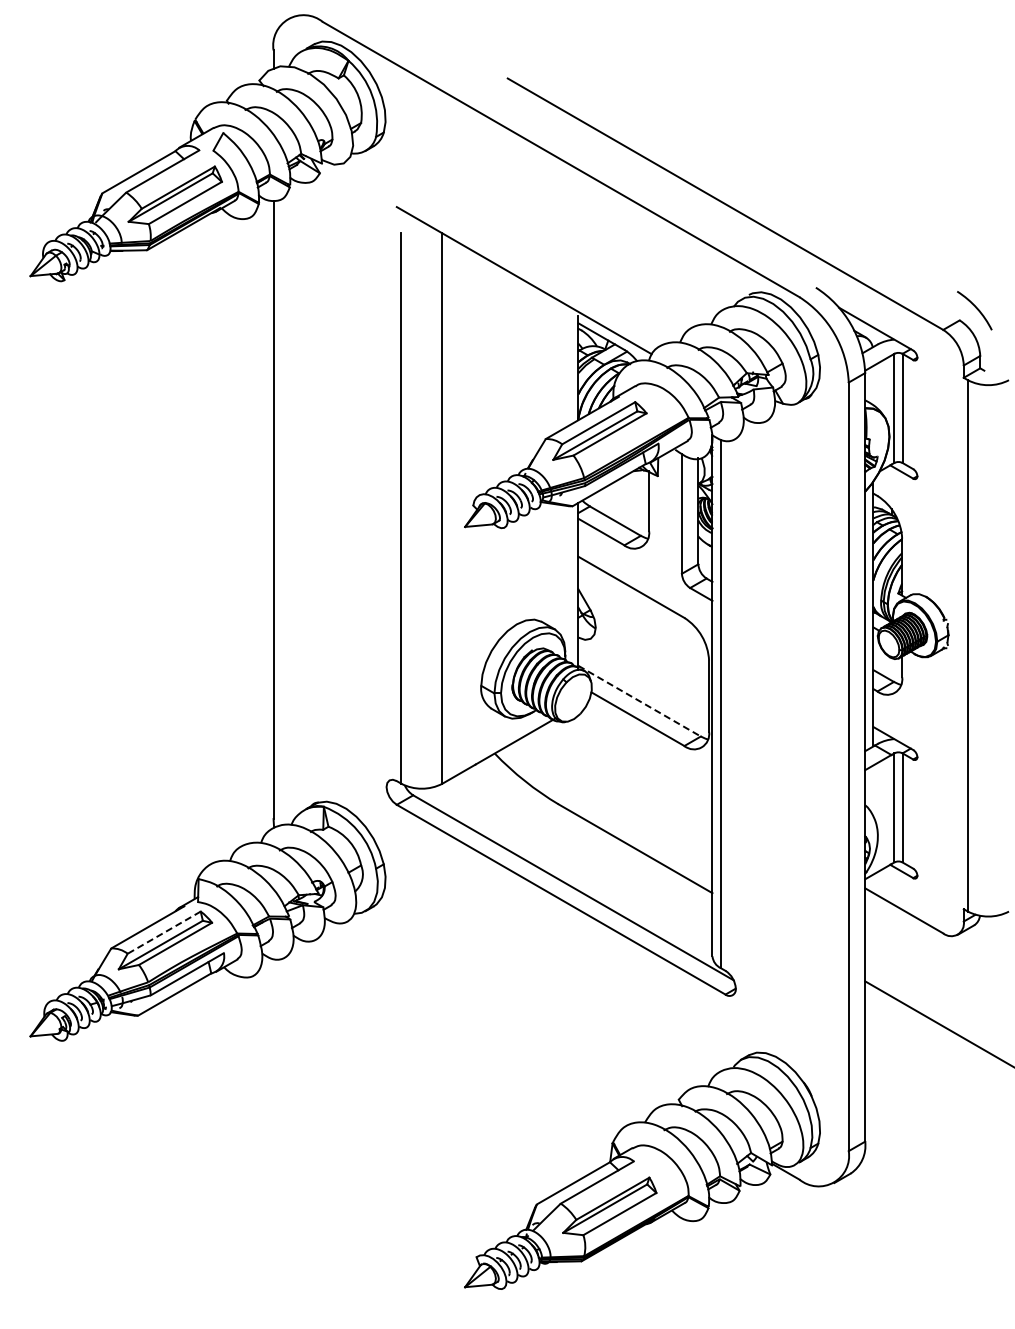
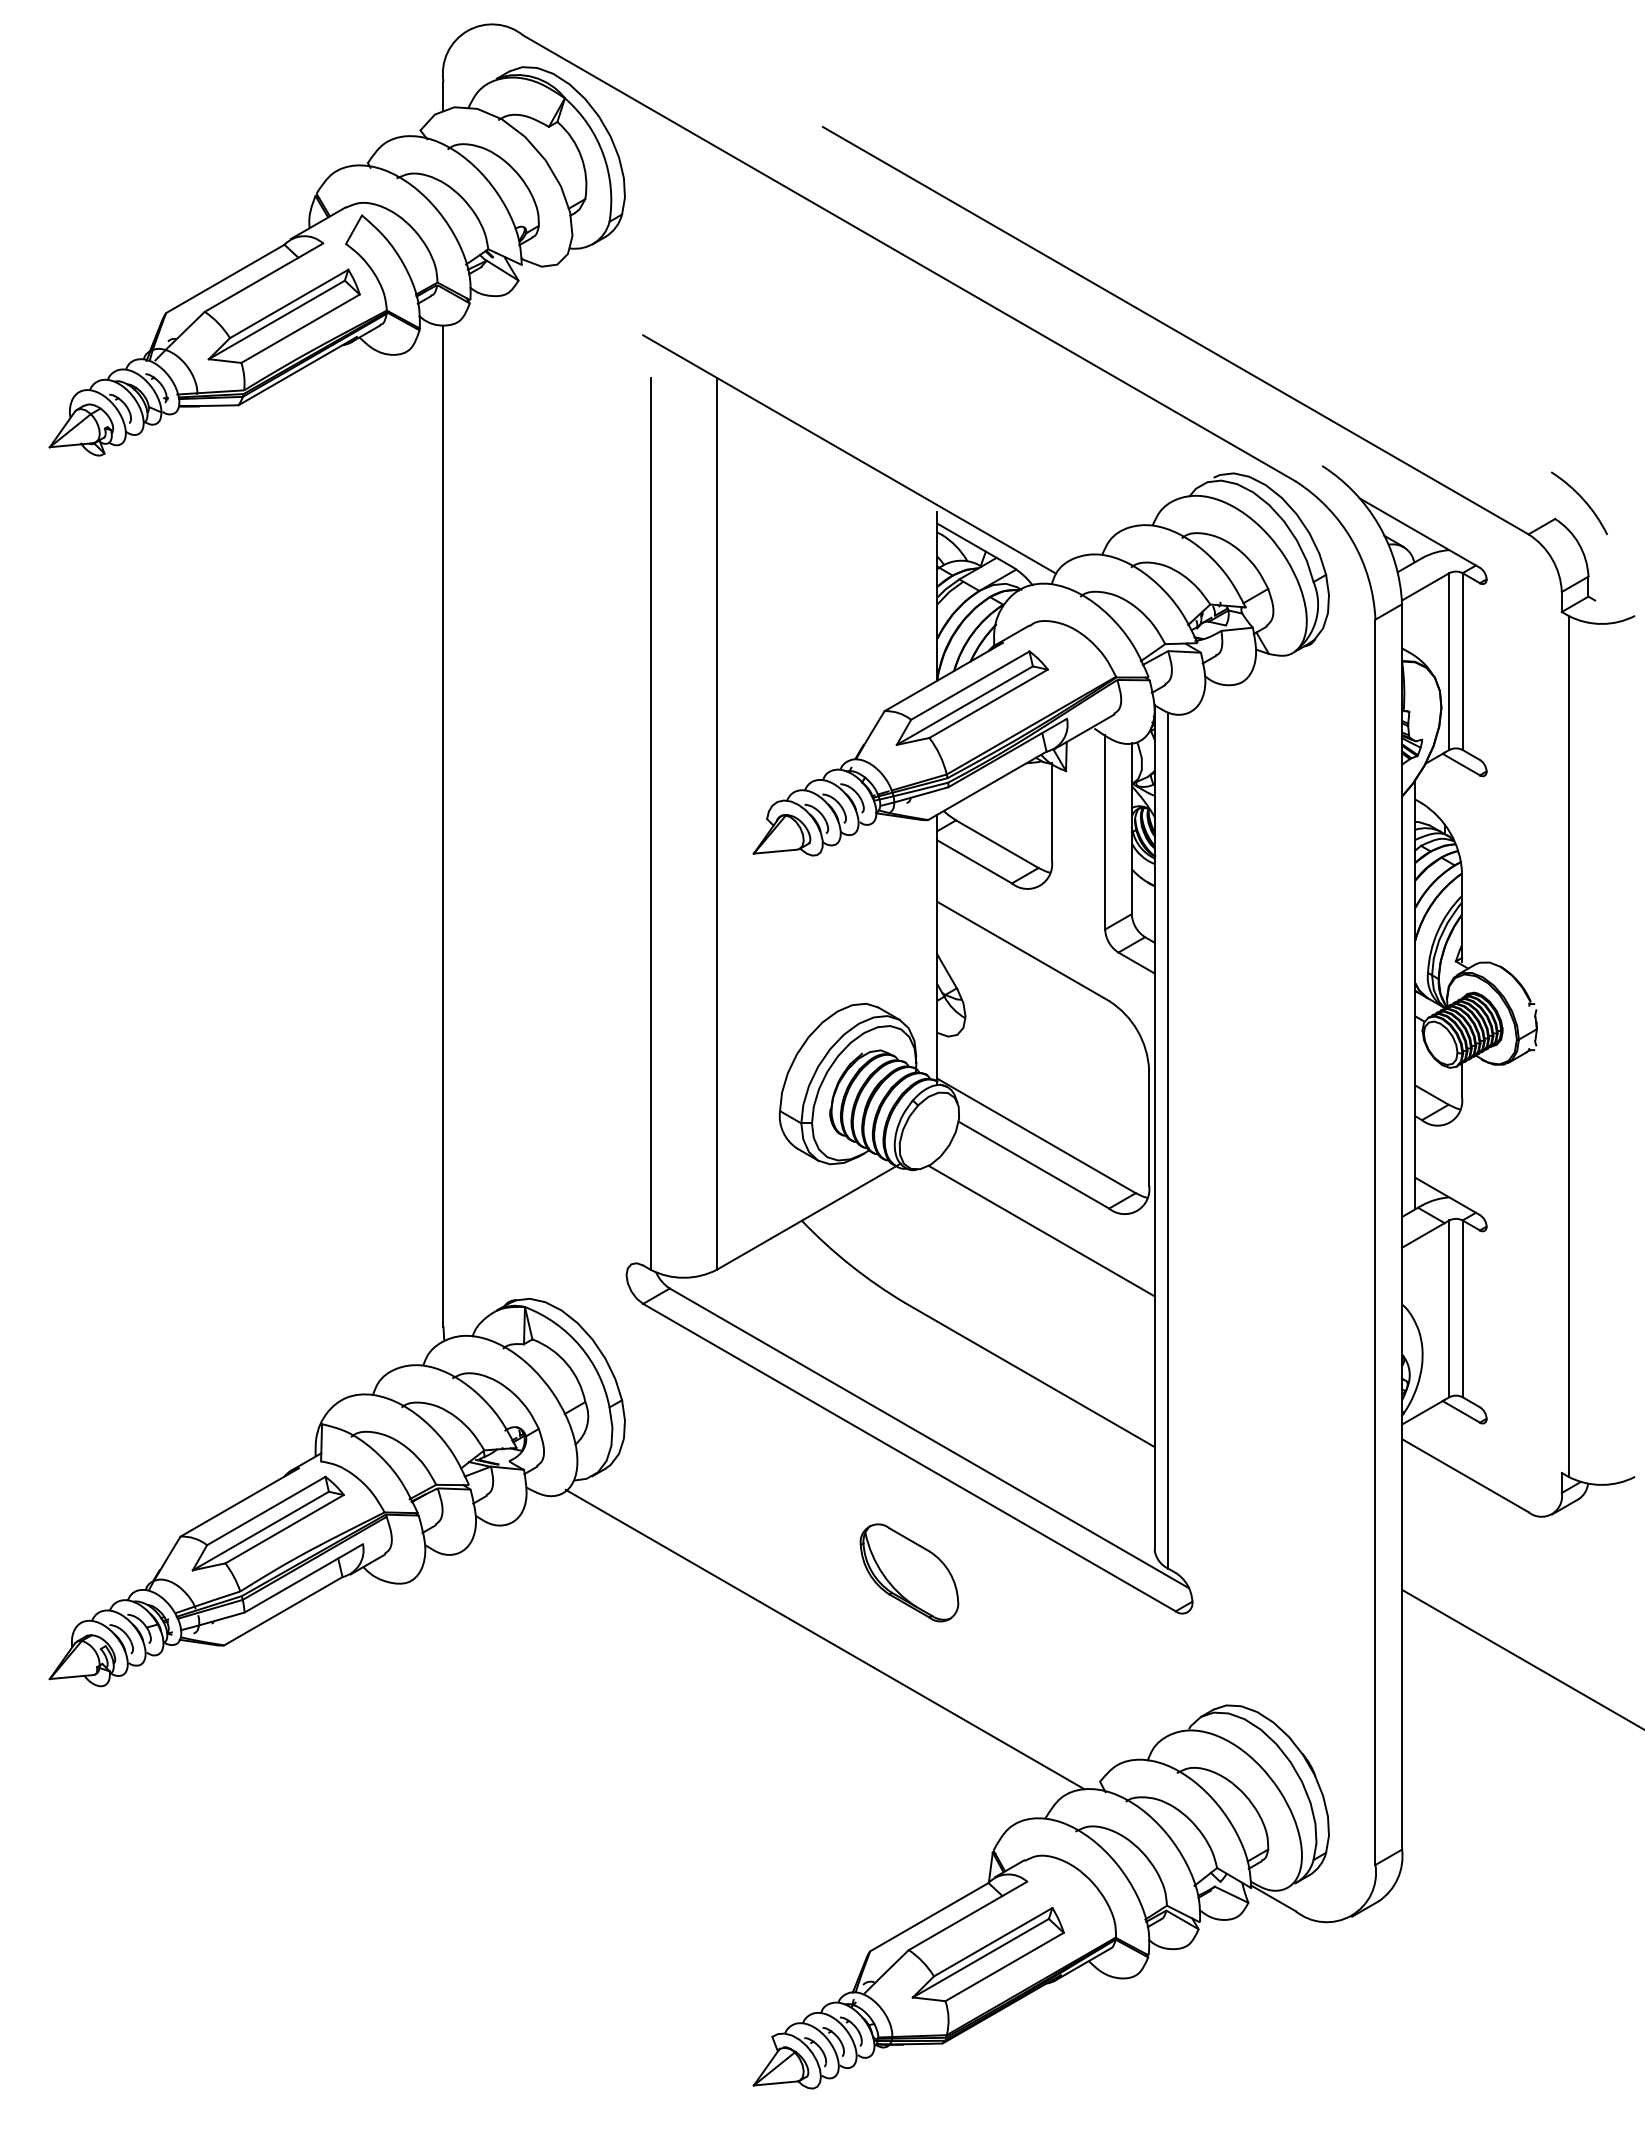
line: (639, 701) -> (1036, 1136), dashed -> solid
line: (642, 759) -> (1041, 1230), added
line: (163, 932) -> (265, 1510), dashed -> solid
part: (561, 970) -> (909, 1572), added
line: (509, 1011) -> (825, 1638), added

